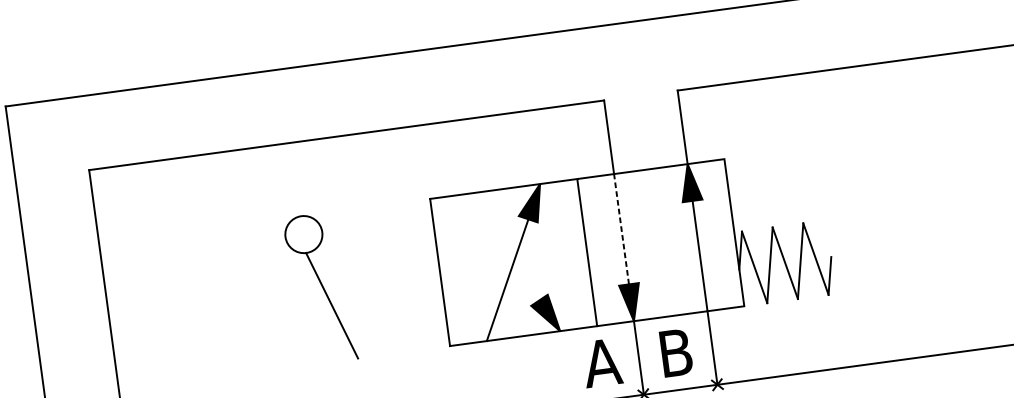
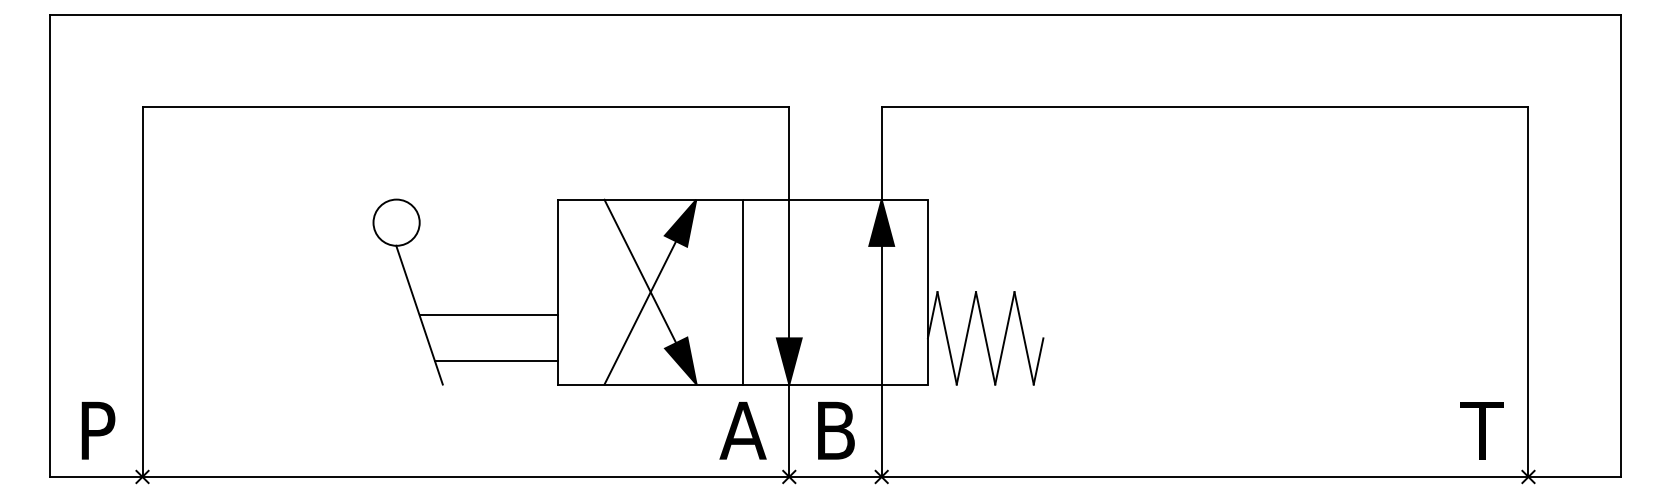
line: (621, 228) -> (789, 268), dashed -> solid
line: (503, 247) -> (640, 271), added
line: (387, 298) -> (488, 315), added
line: (398, 334) -> (496, 361), added

